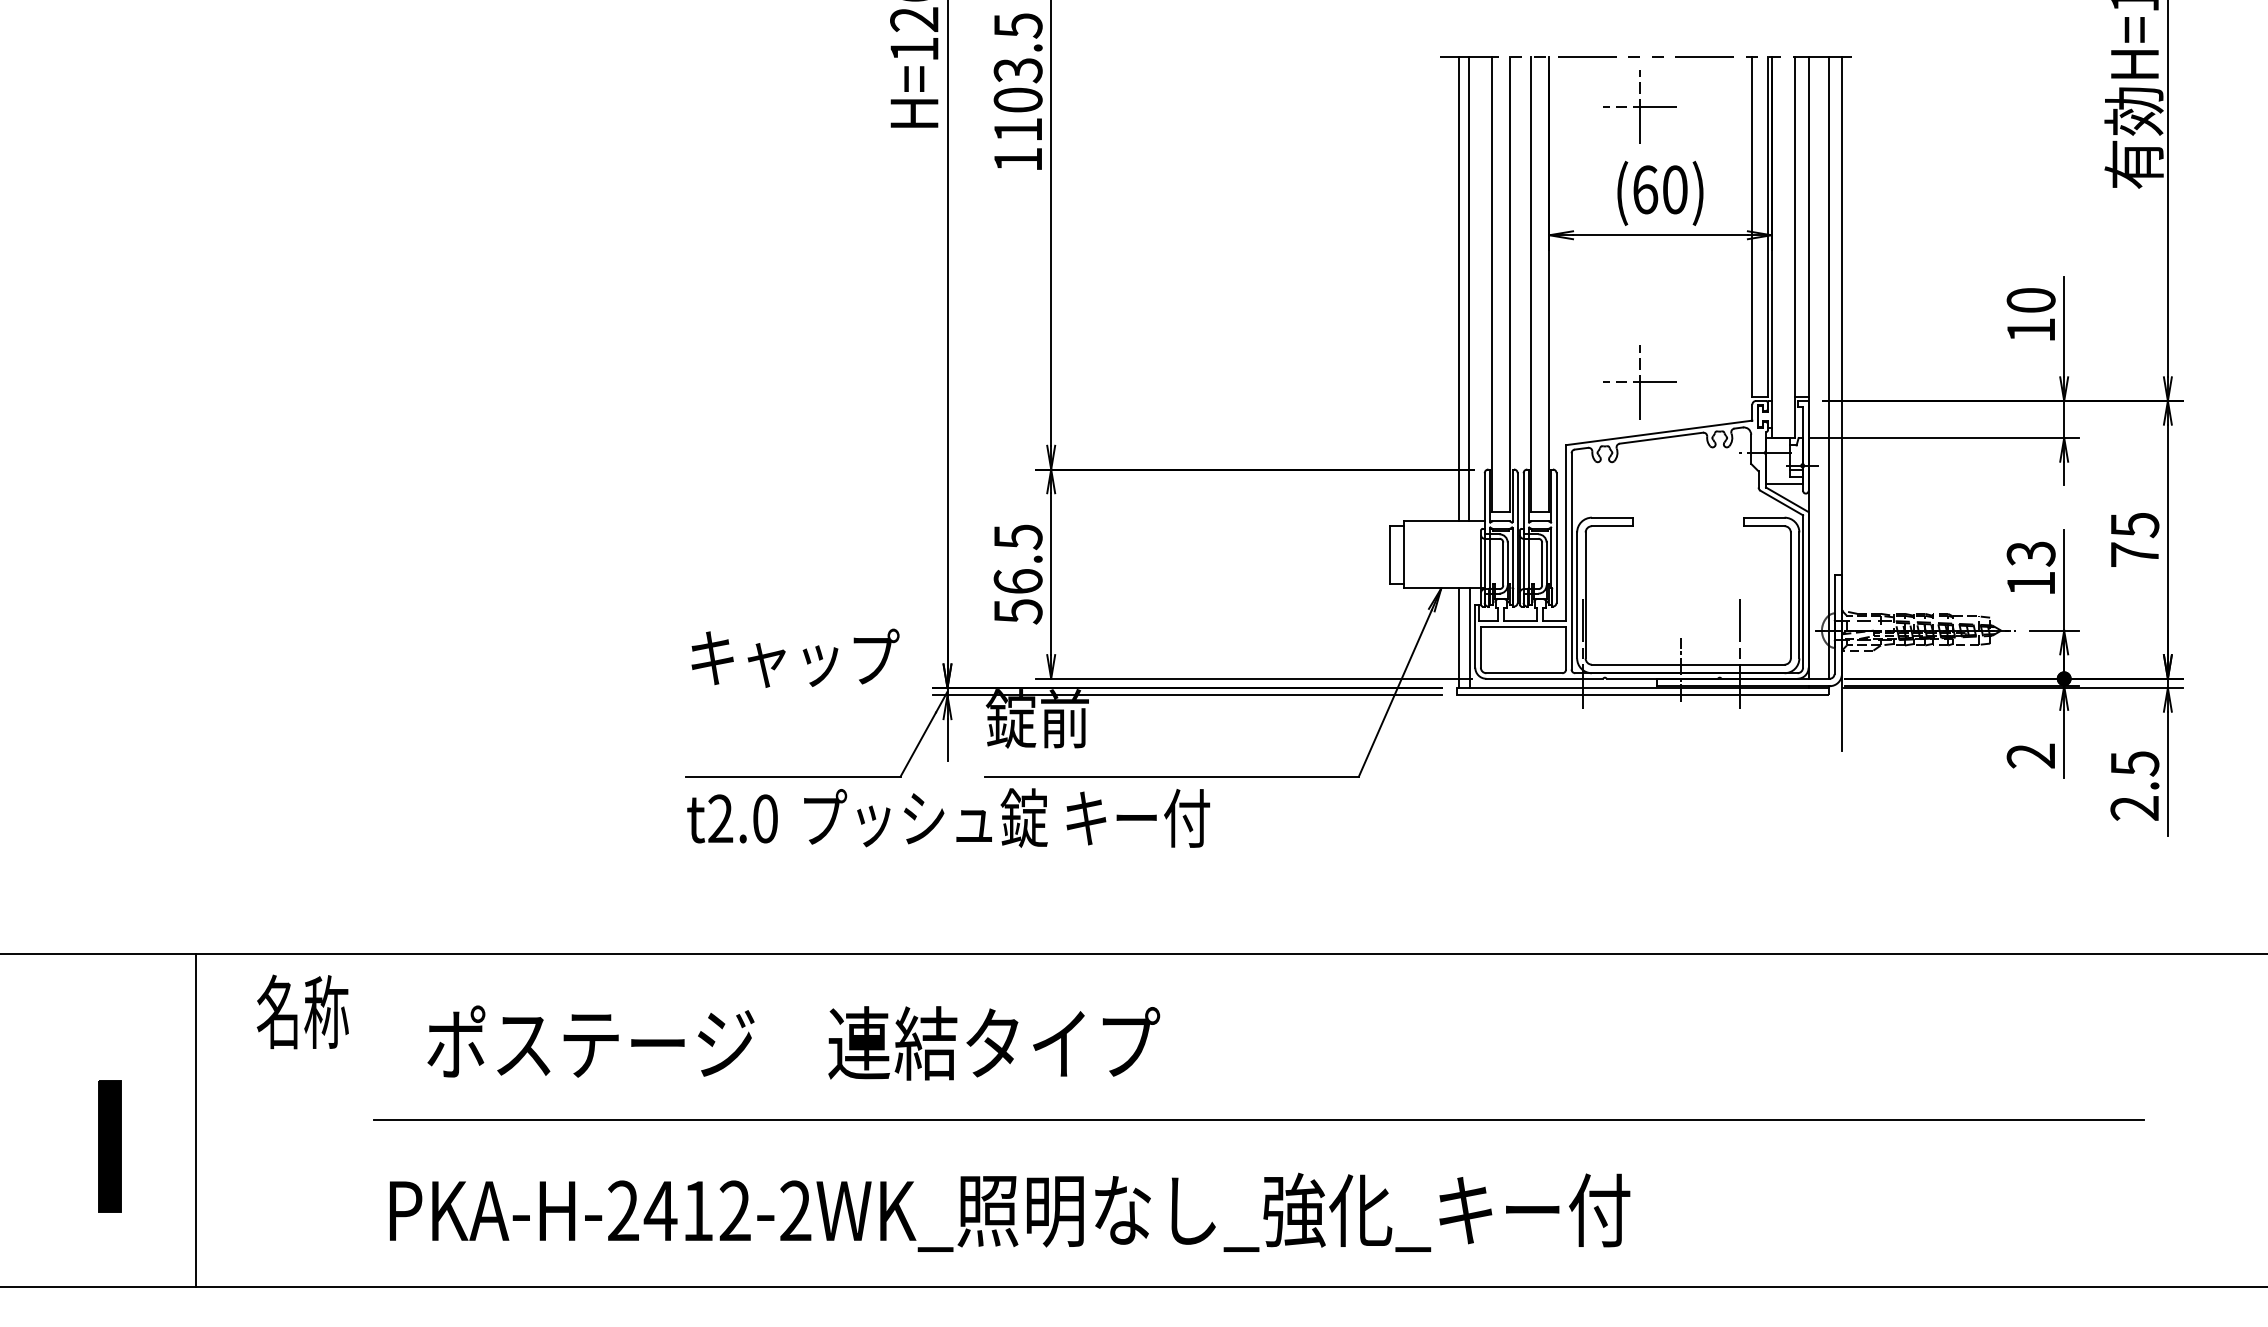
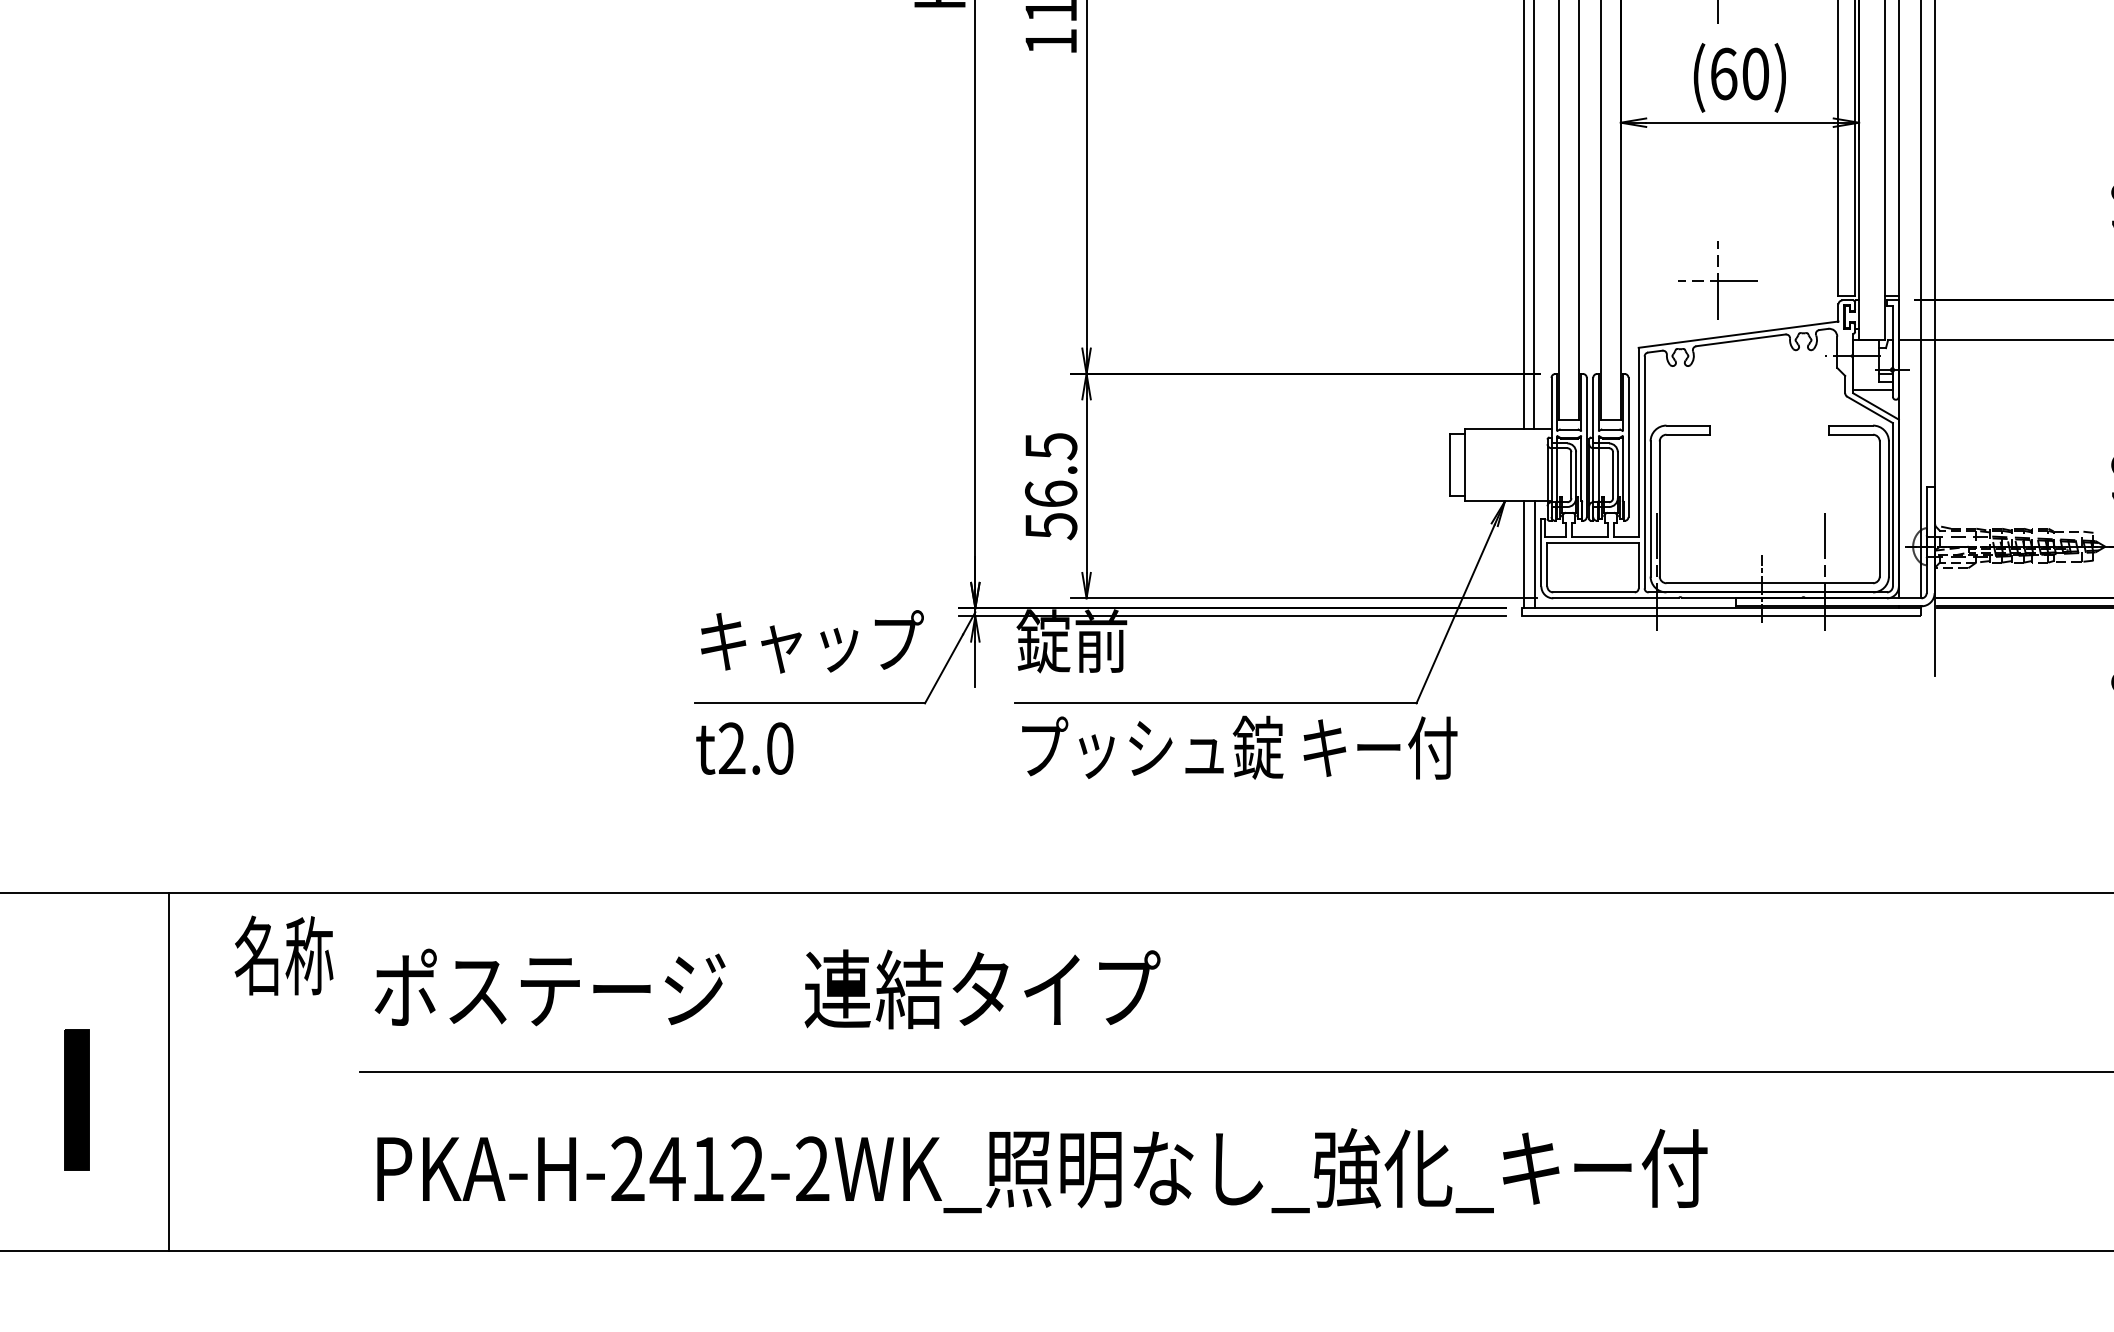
text: (795, 657) -> (812, 640), moved
text: (1006, 817) -> (1239, 747), moved
text: (793, 1042) -> (767, 988), moved

